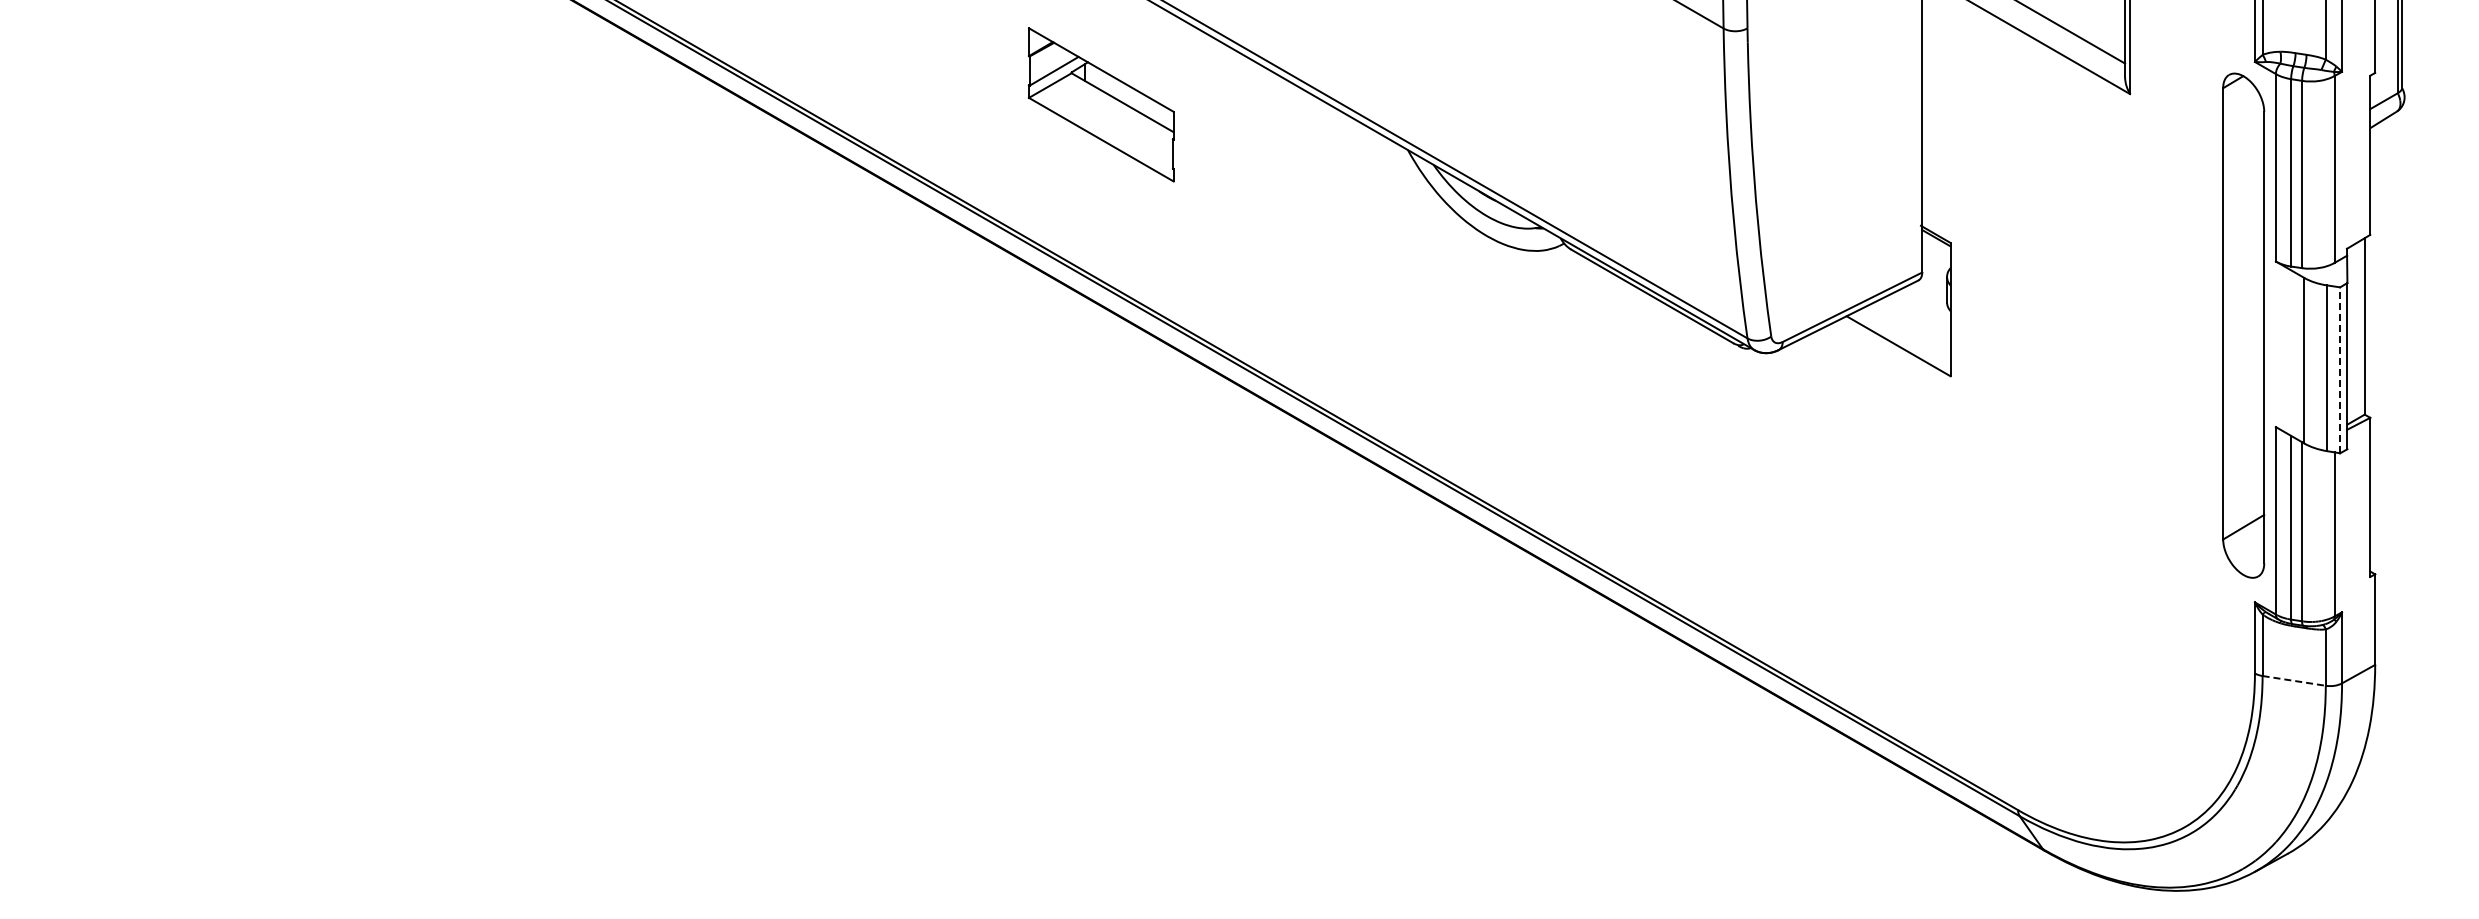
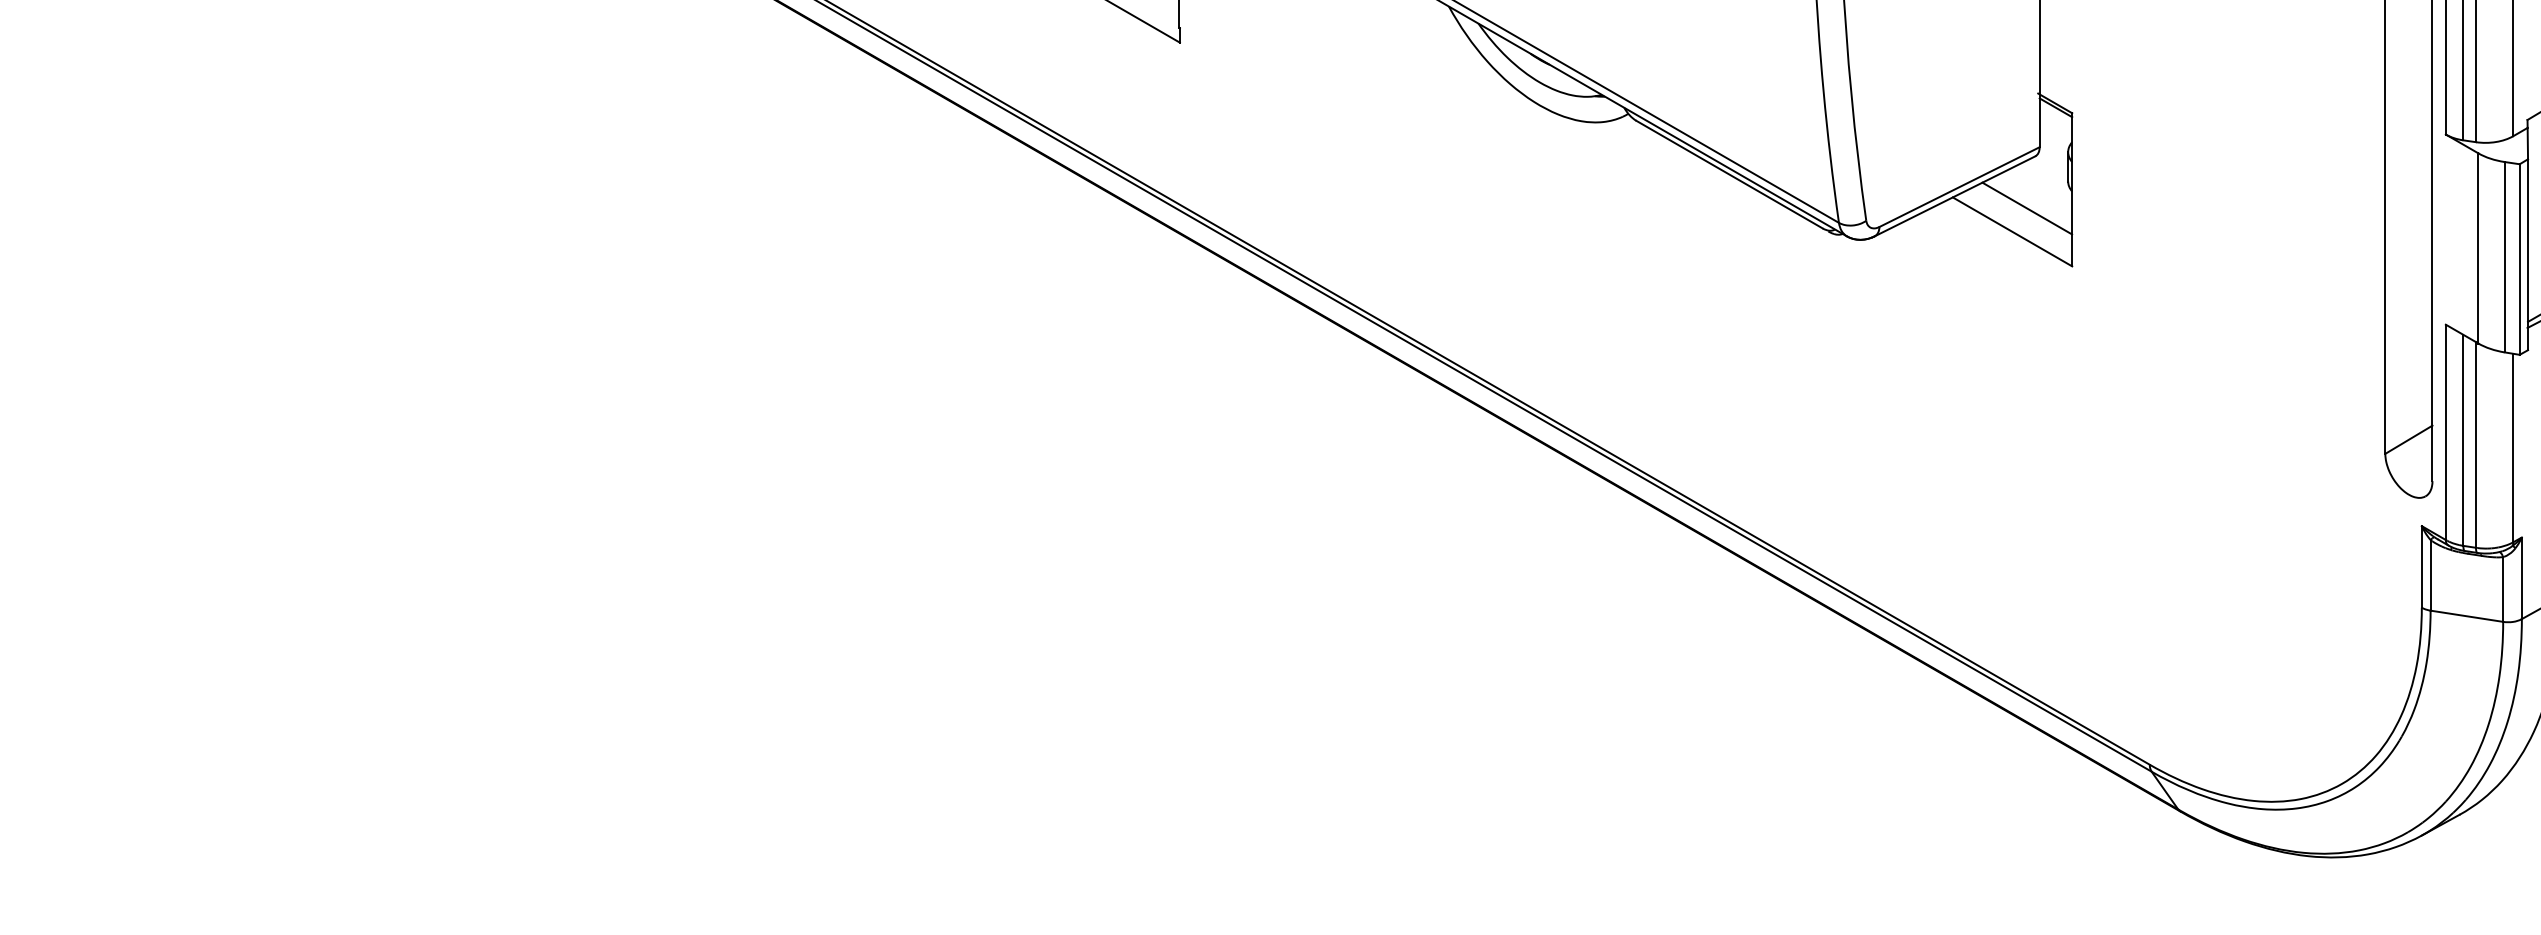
line: (1911, 325) -> (2027, 208), added
line: (2340, 370) -> (2520, 259), dashed -> solid
line: (2294, 680) -> (2467, 615), dashed -> solid

